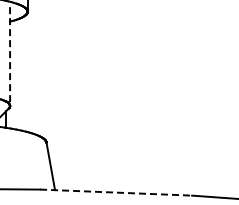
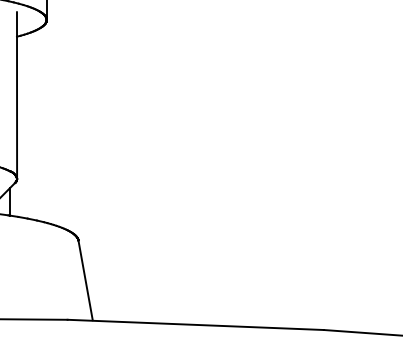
line: (10, 57) -> (17, 97), dashed -> solid
line: (116, 192) -> (196, 324), dashed -> solid

